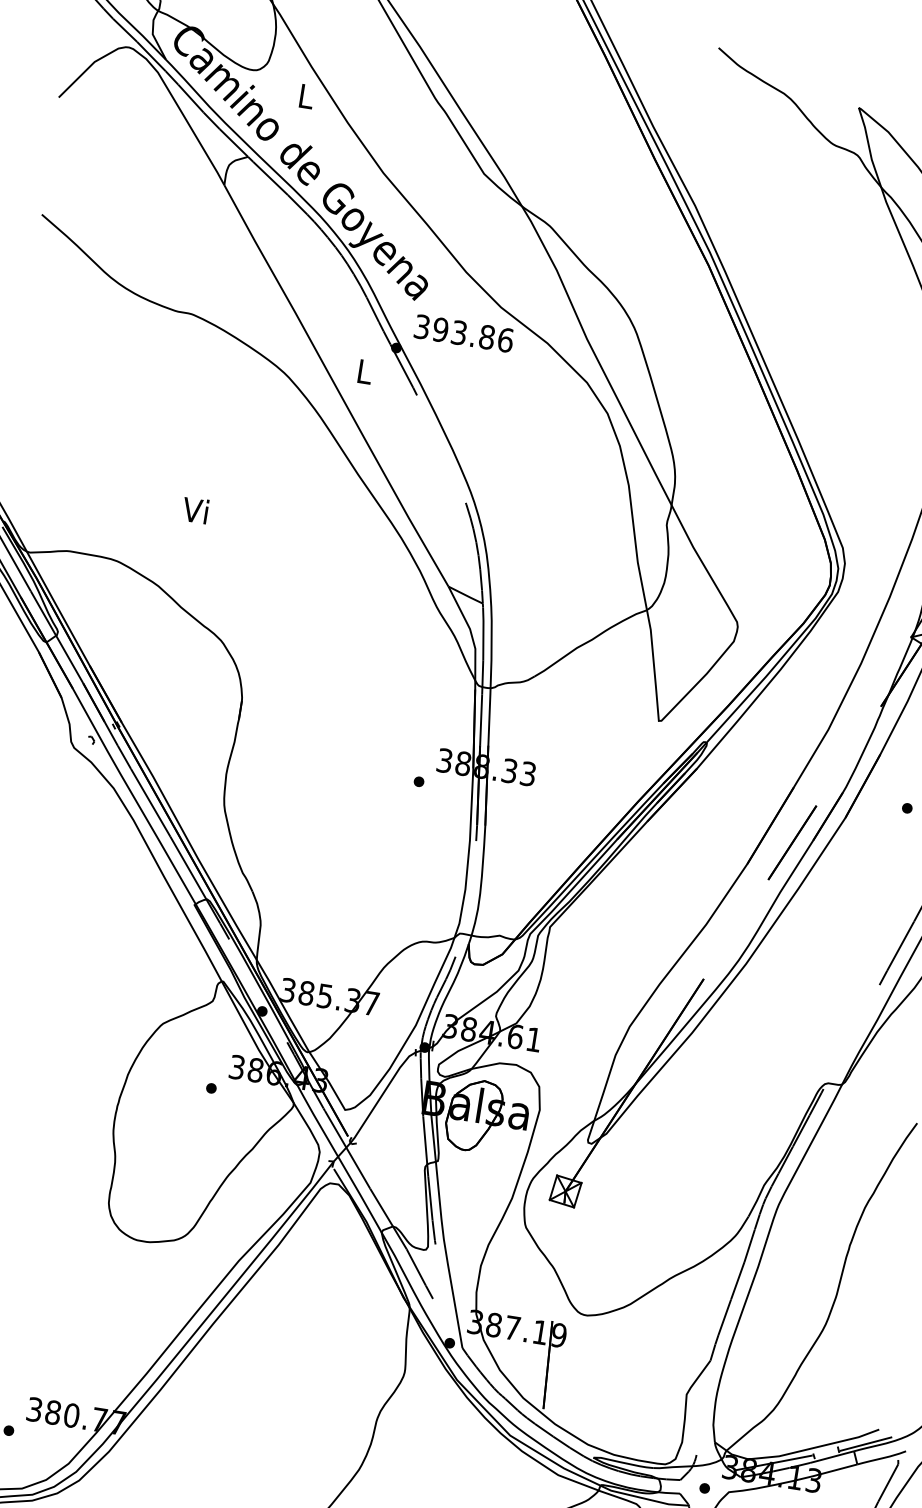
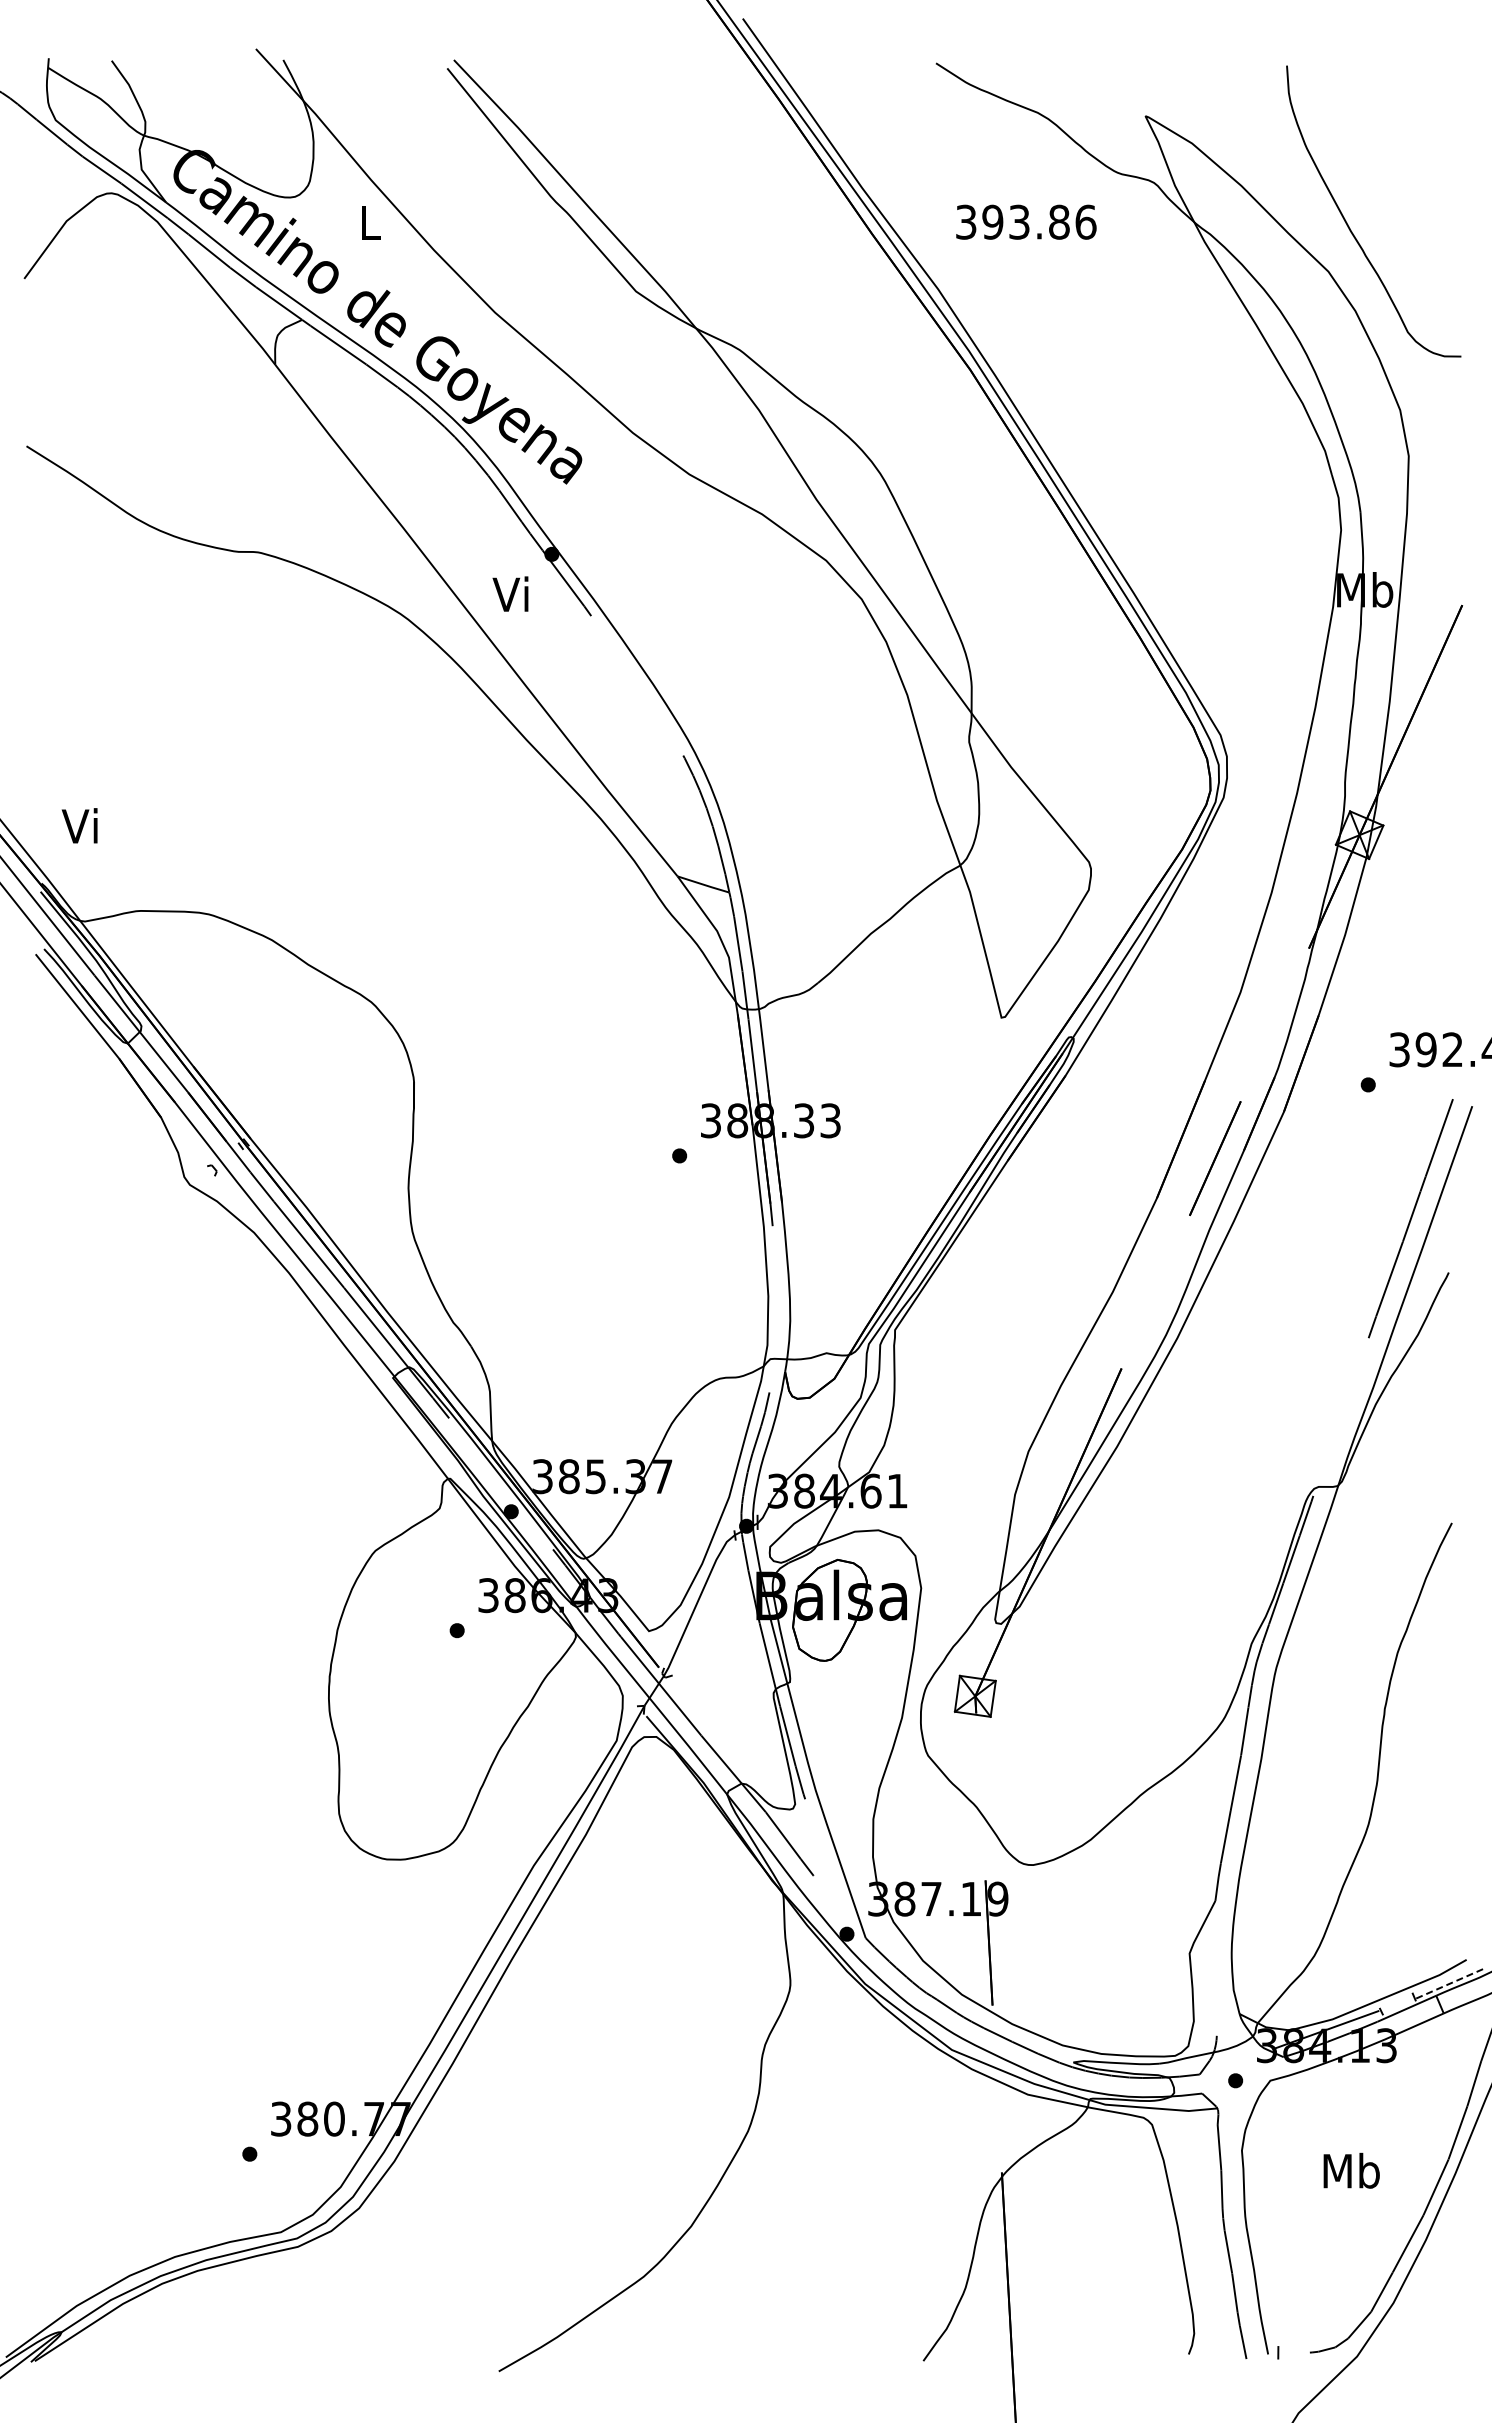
text: (464, 333) -> (1026, 221), moved
text: (363, 370) -> (510, 593), L -> Vi
text: (195, 510) -> (79, 825), moved
line: (866, 1443) -> (1451, 1982), solid -> dashed

